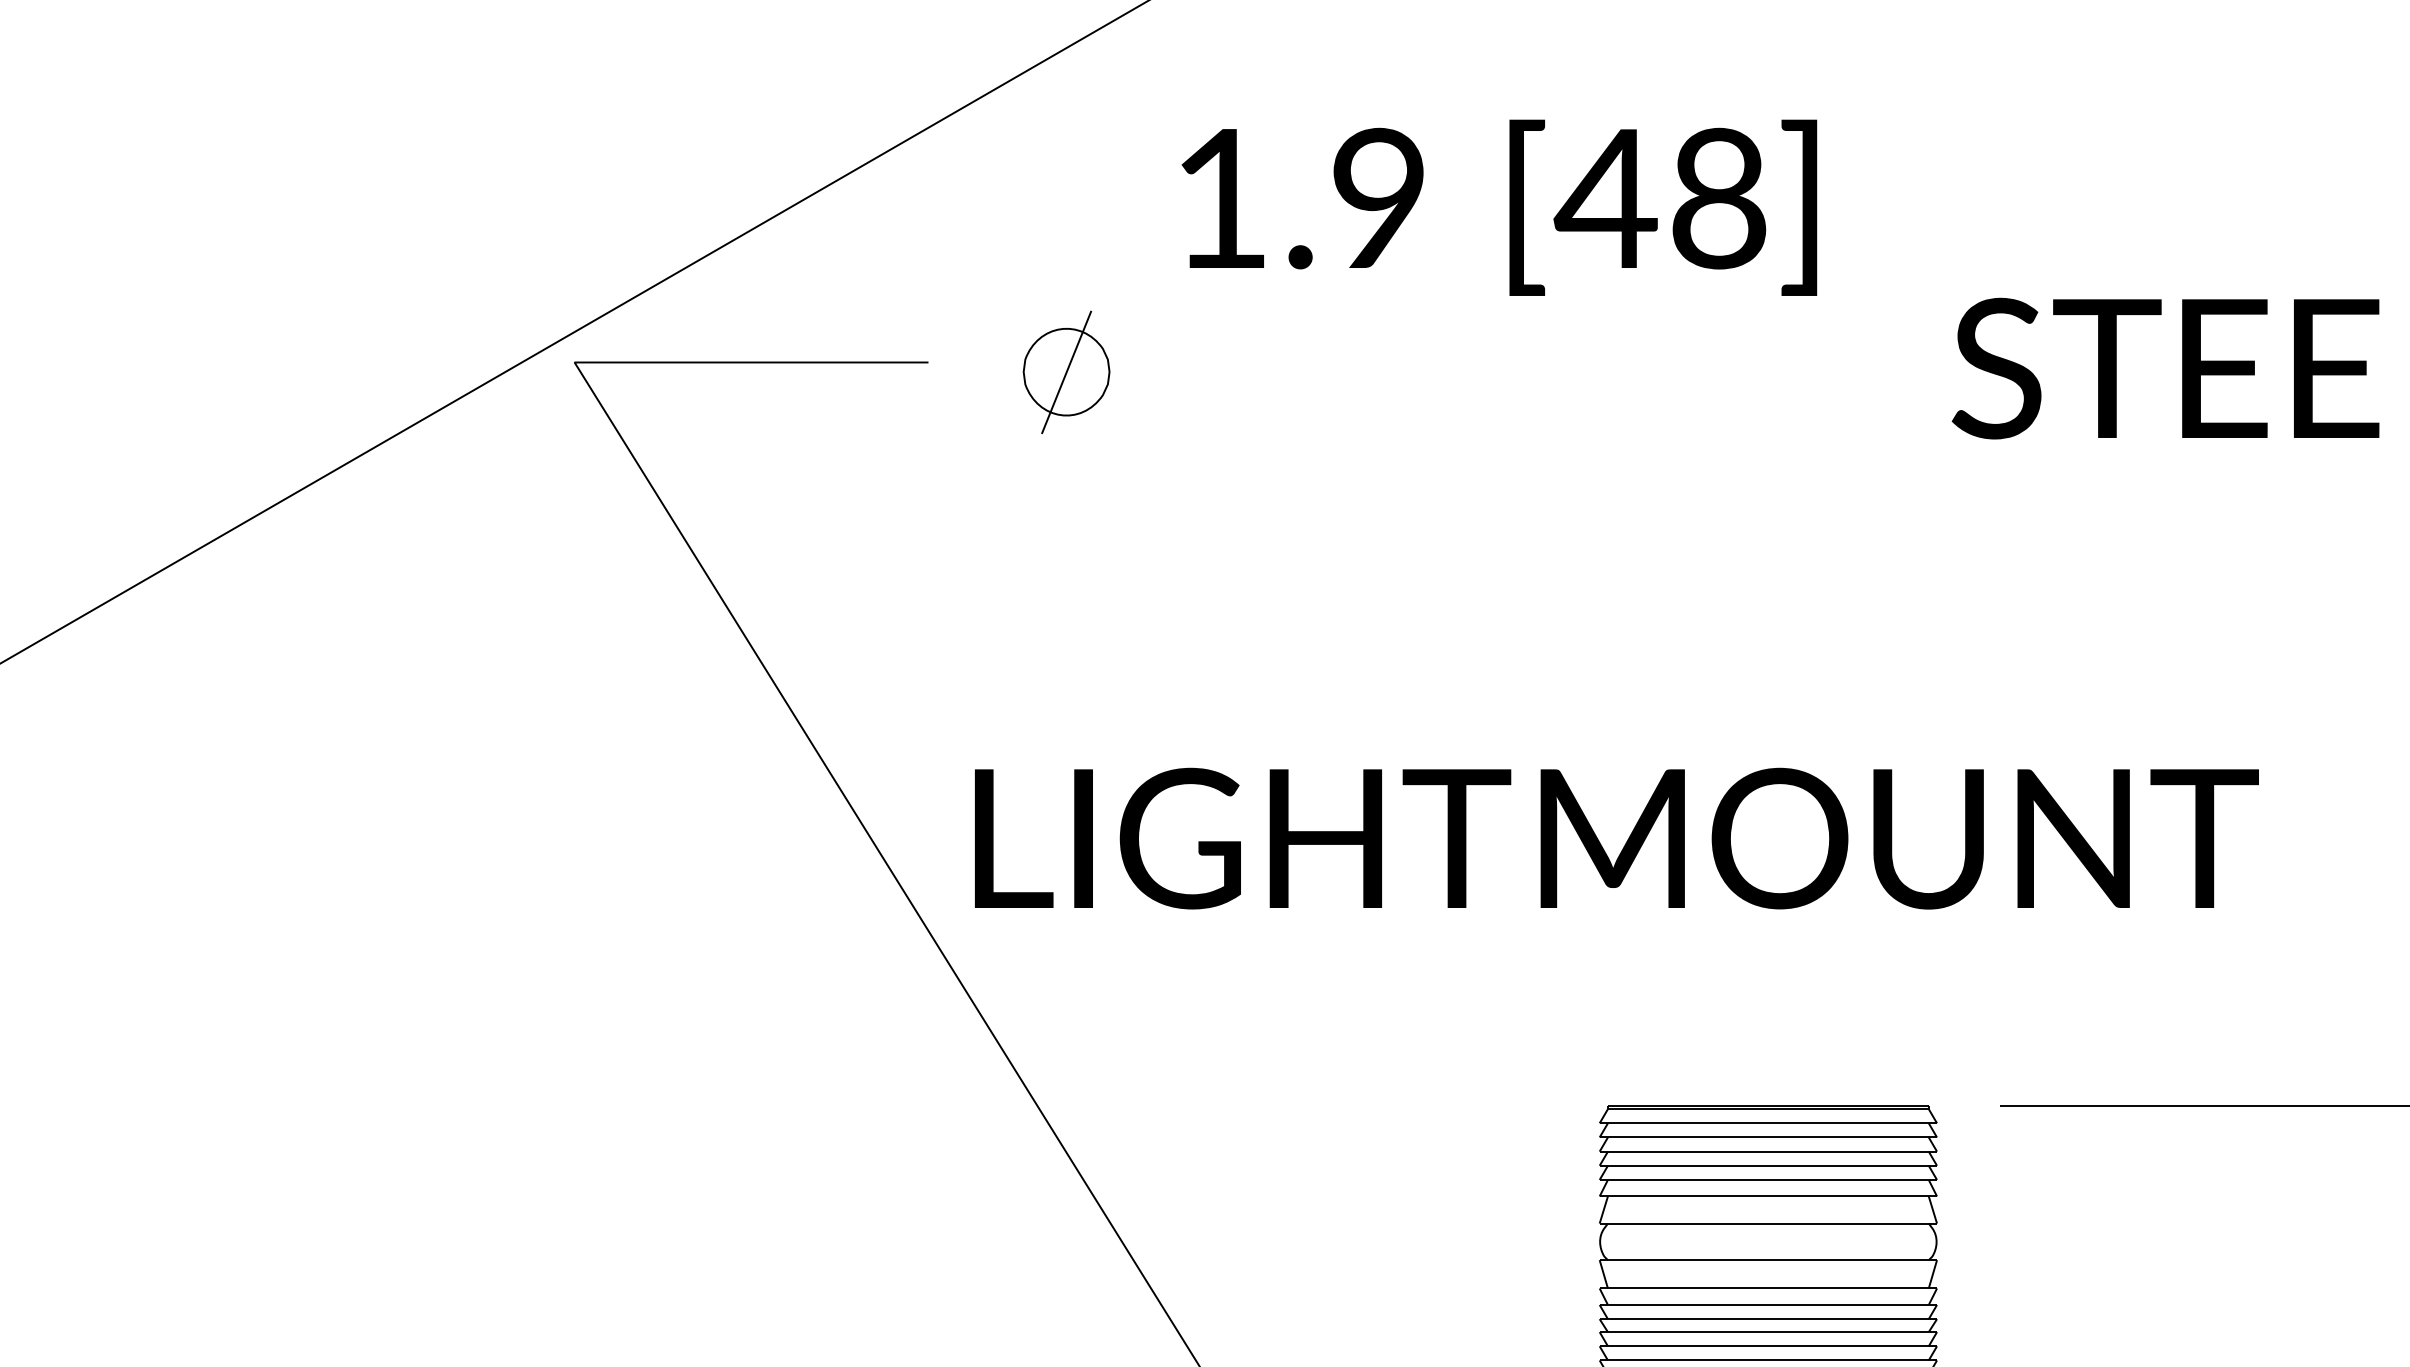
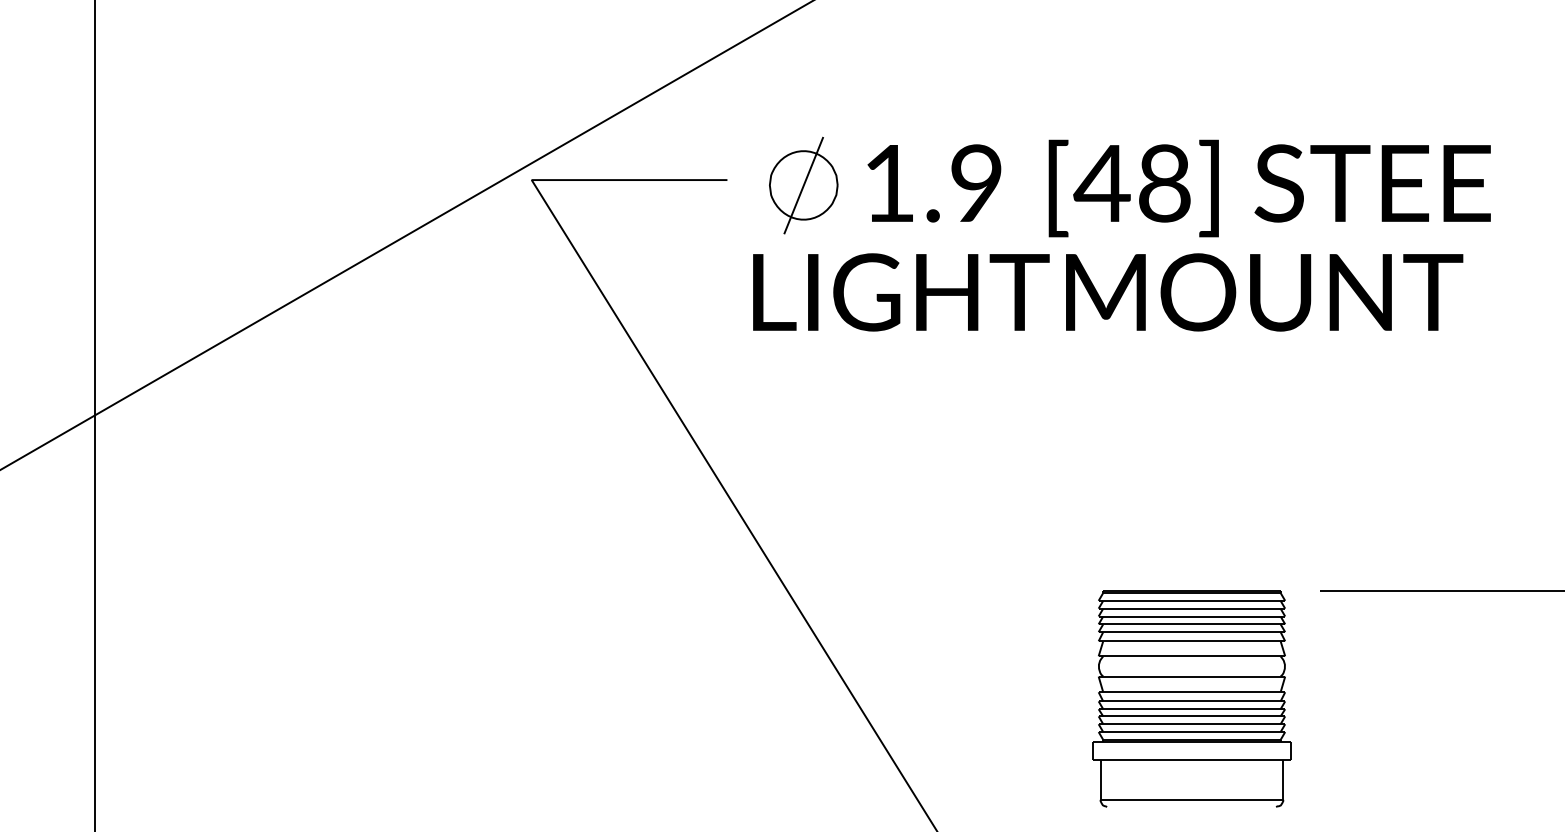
text: (1498, 207) -> (1042, 188), moved
text: (2165, 368) -> (1372, 183), moved
part: (1066, 372) -> (803, 185), size x1.43
text: (1617, 838) -> (1108, 292), moved

